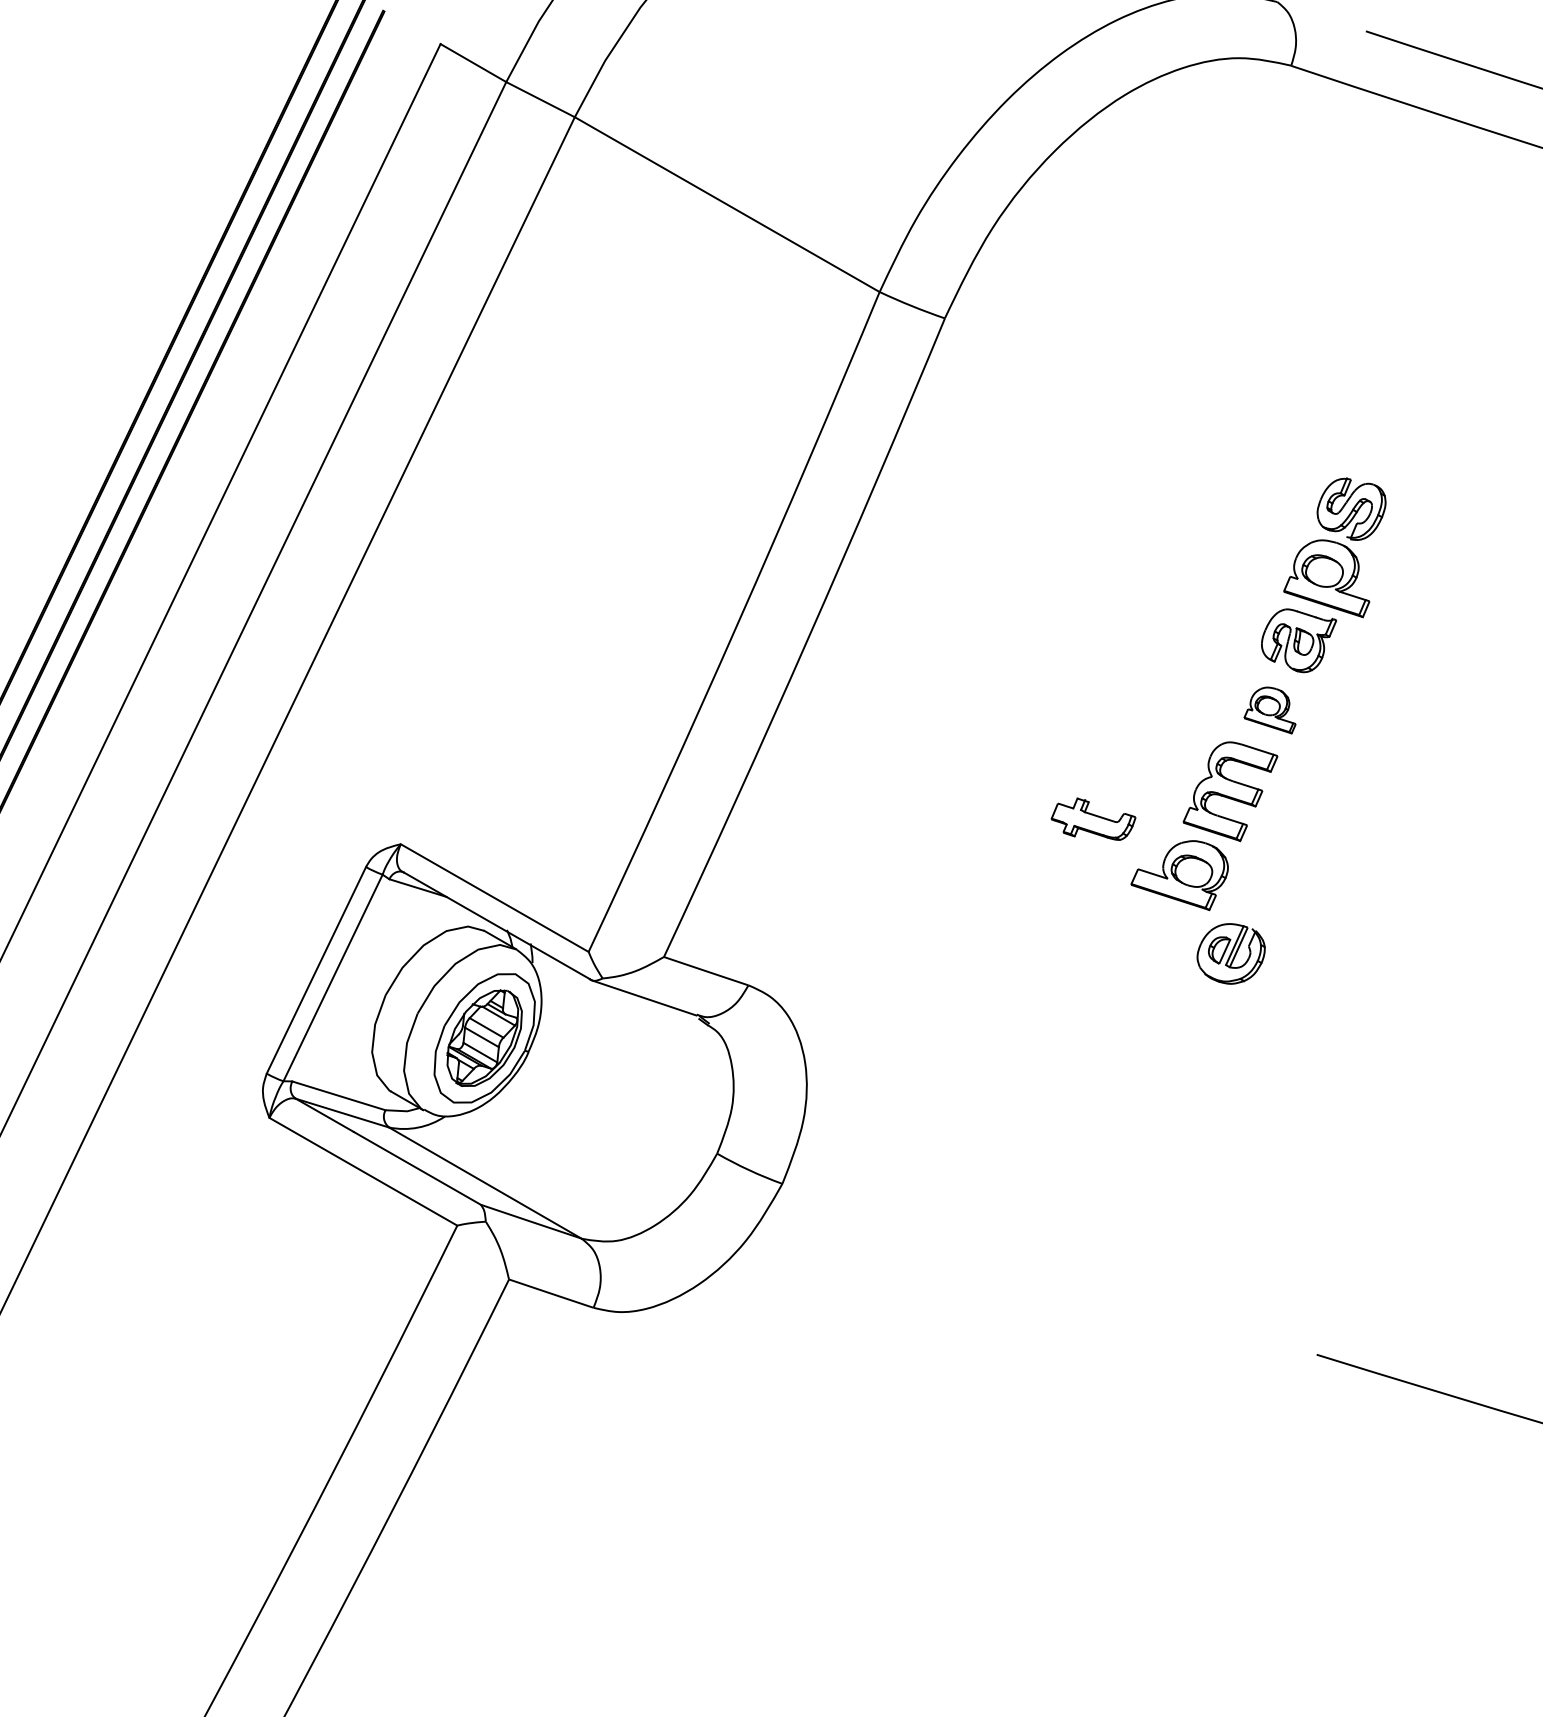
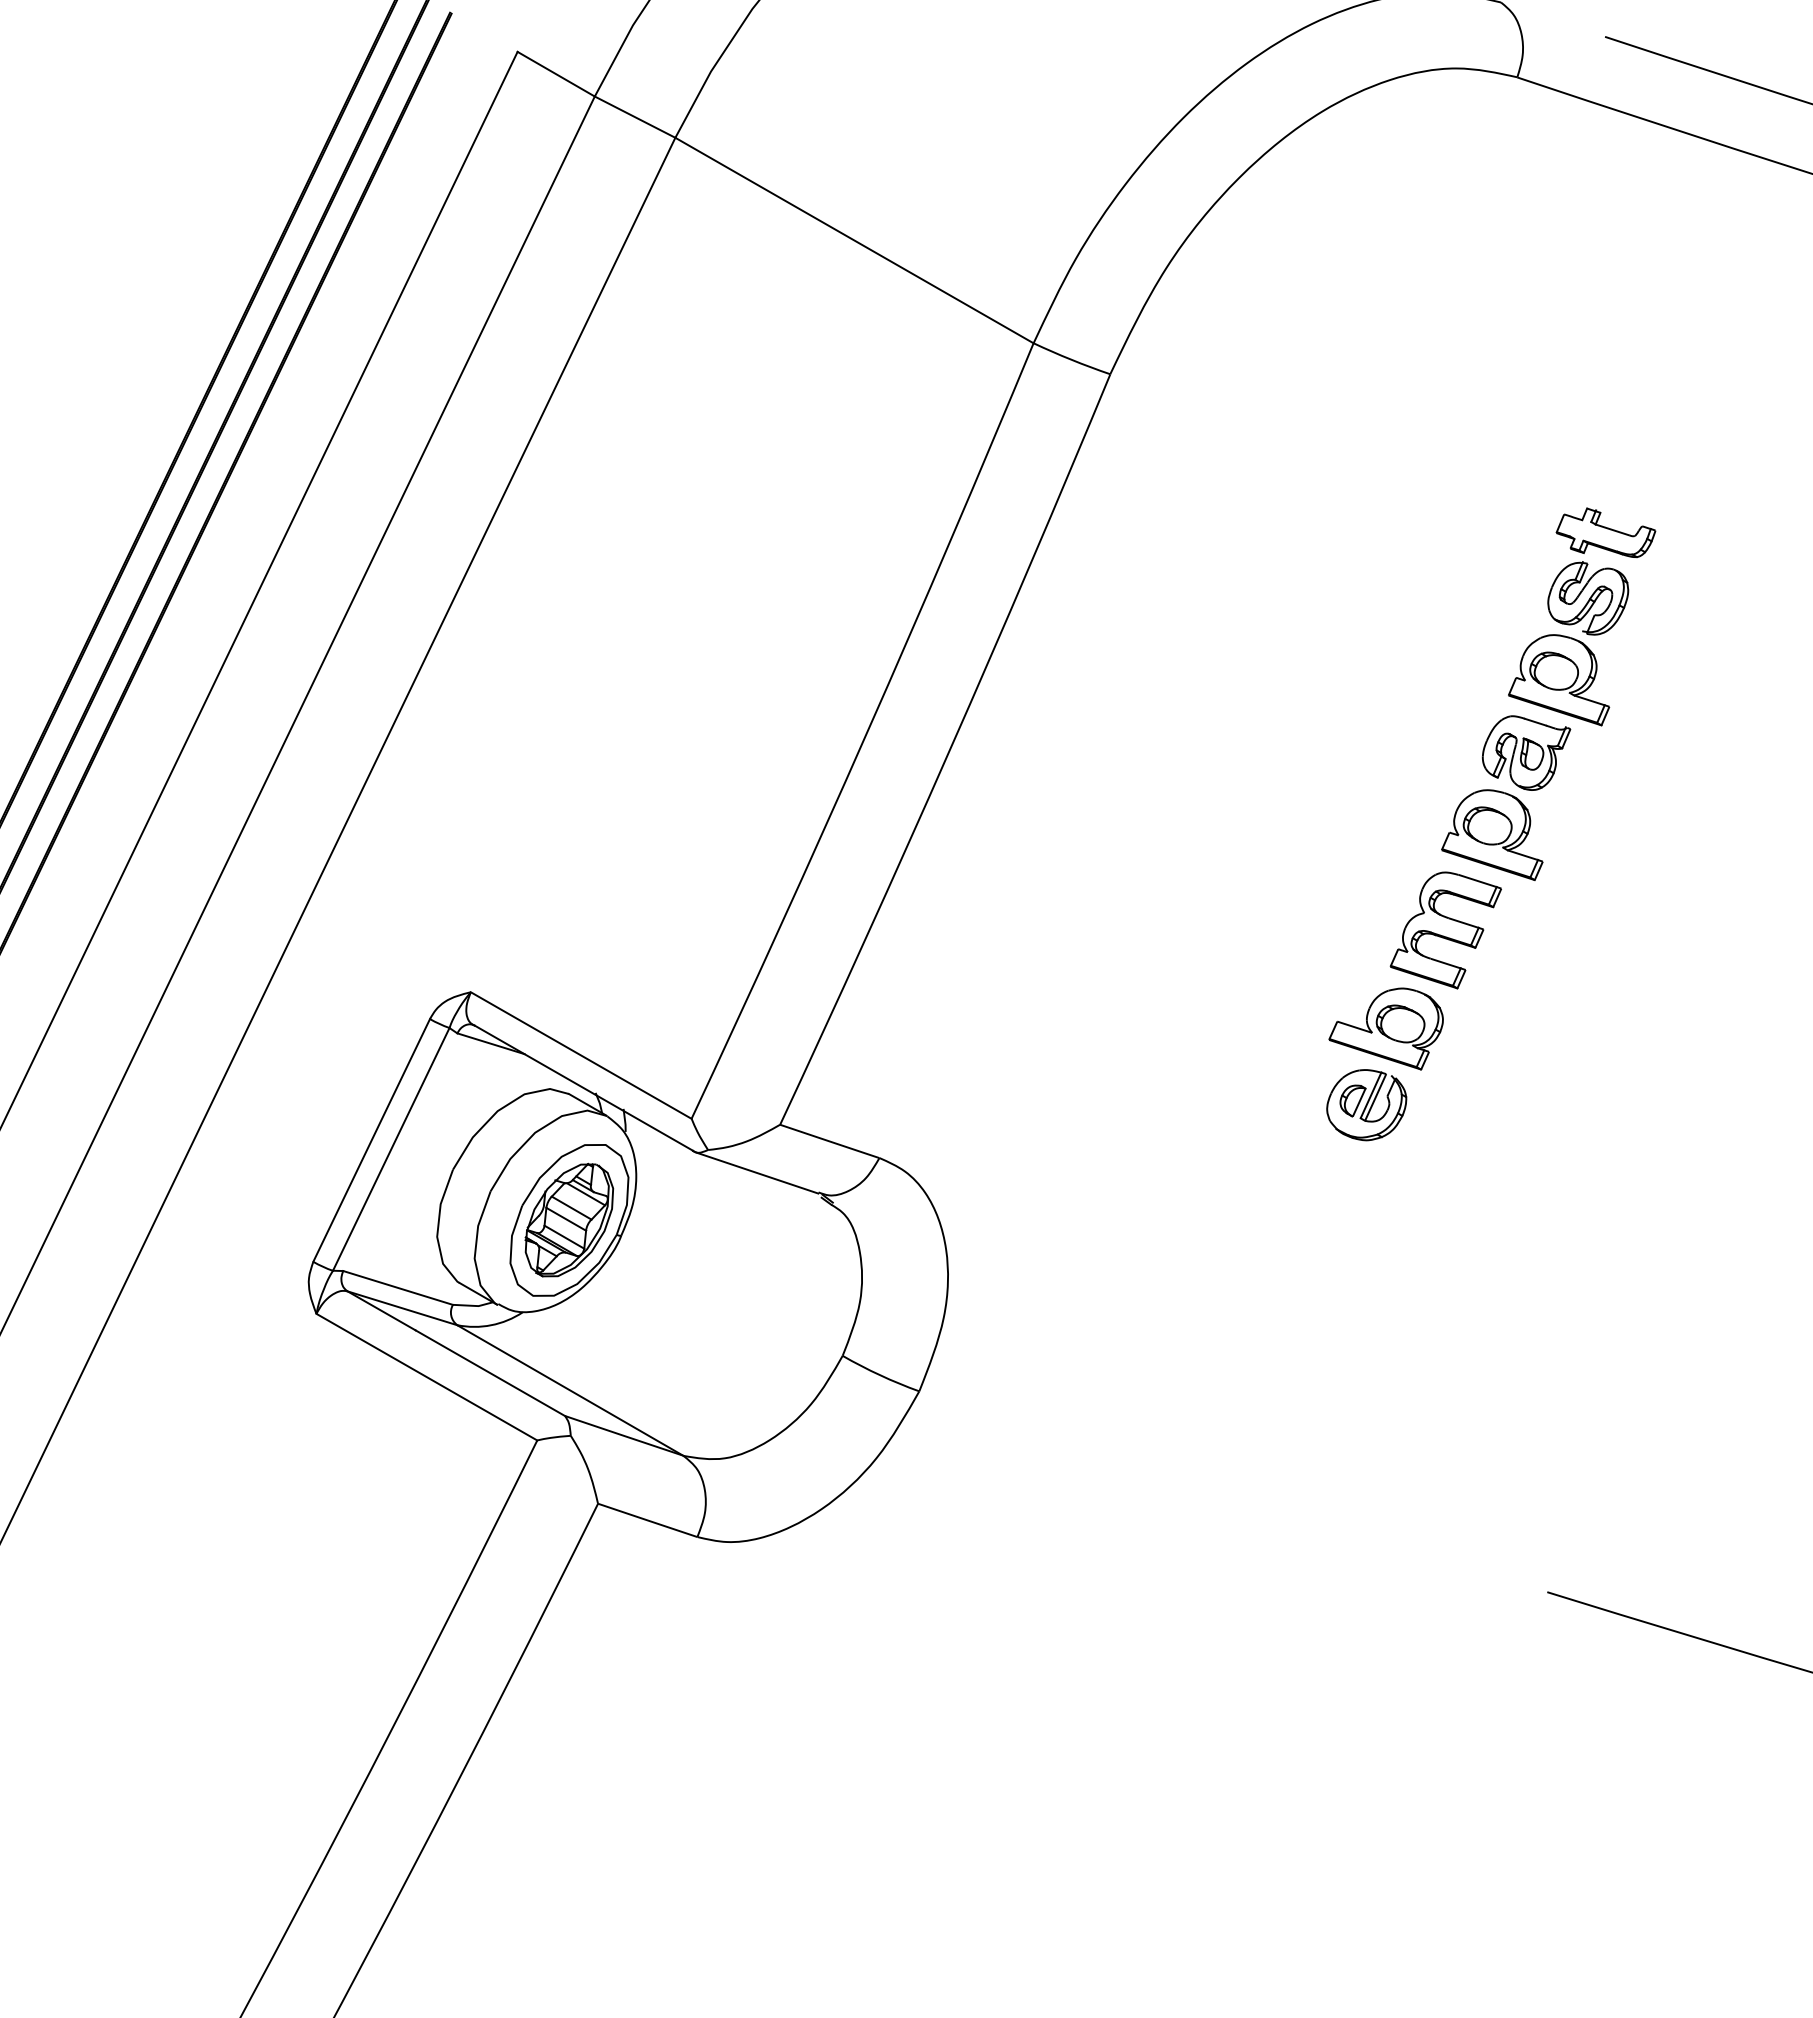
part: (1270, 710) -> (1492, 834), size x1.67
part: (1093, 818) -> (1605, 532), moved
part: (1230, 954) -> (1366, 1105), moved

